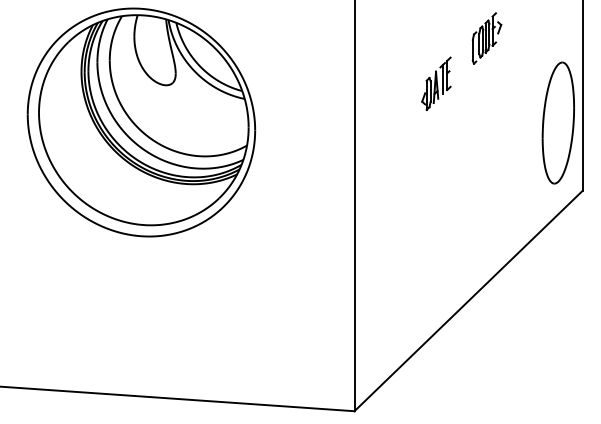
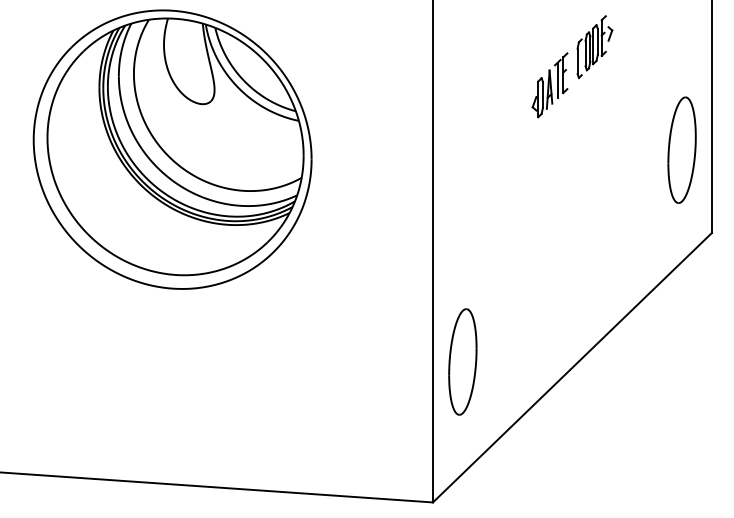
part: (435, 83) -> (549, 85), moved
part: (557, 122) -> (681, 149), size x0.71
part: (378, 295) -> (462, 361), added

